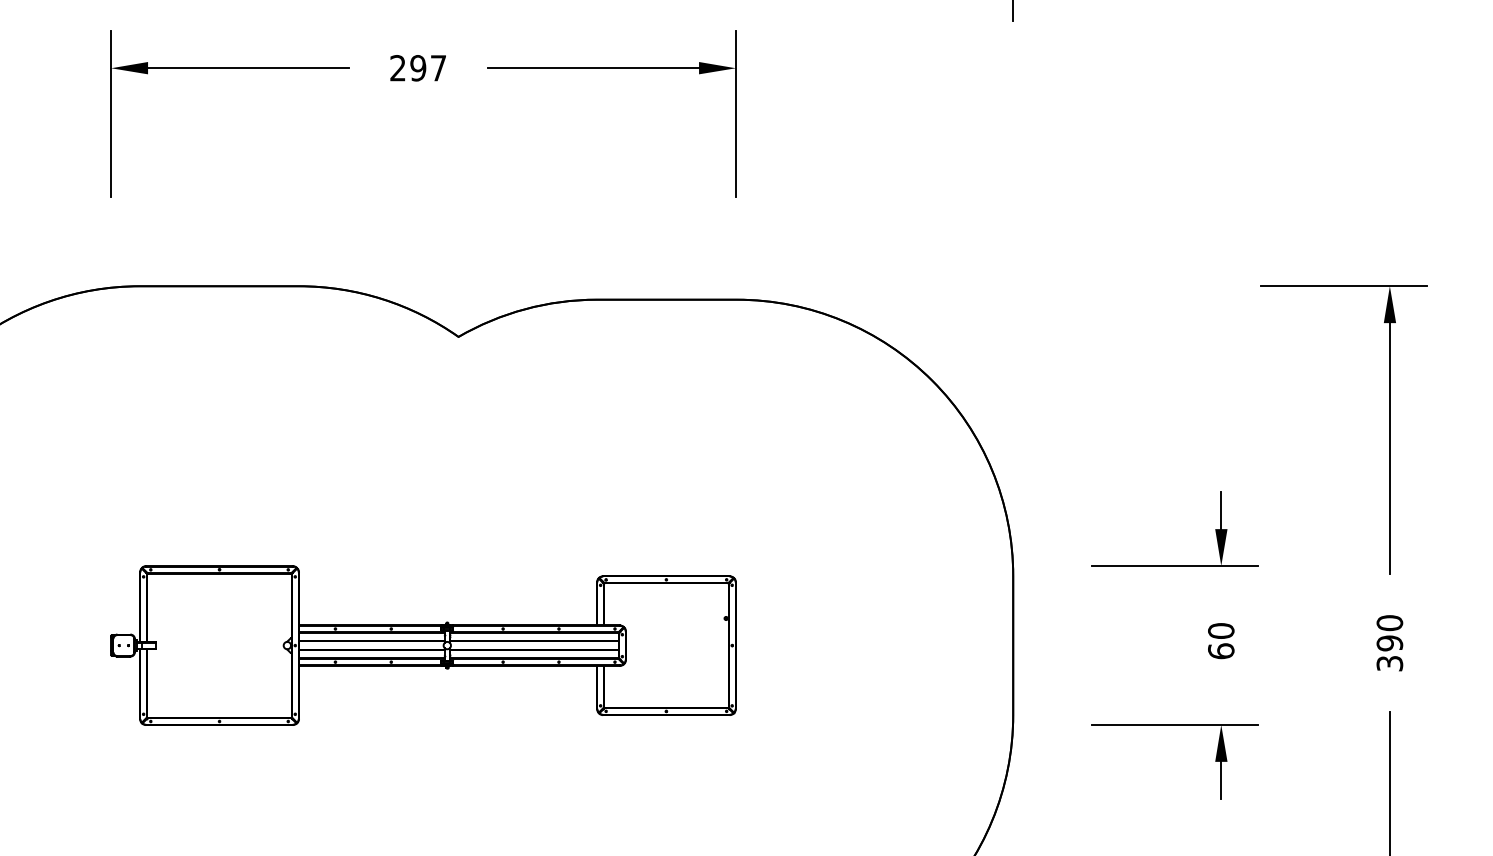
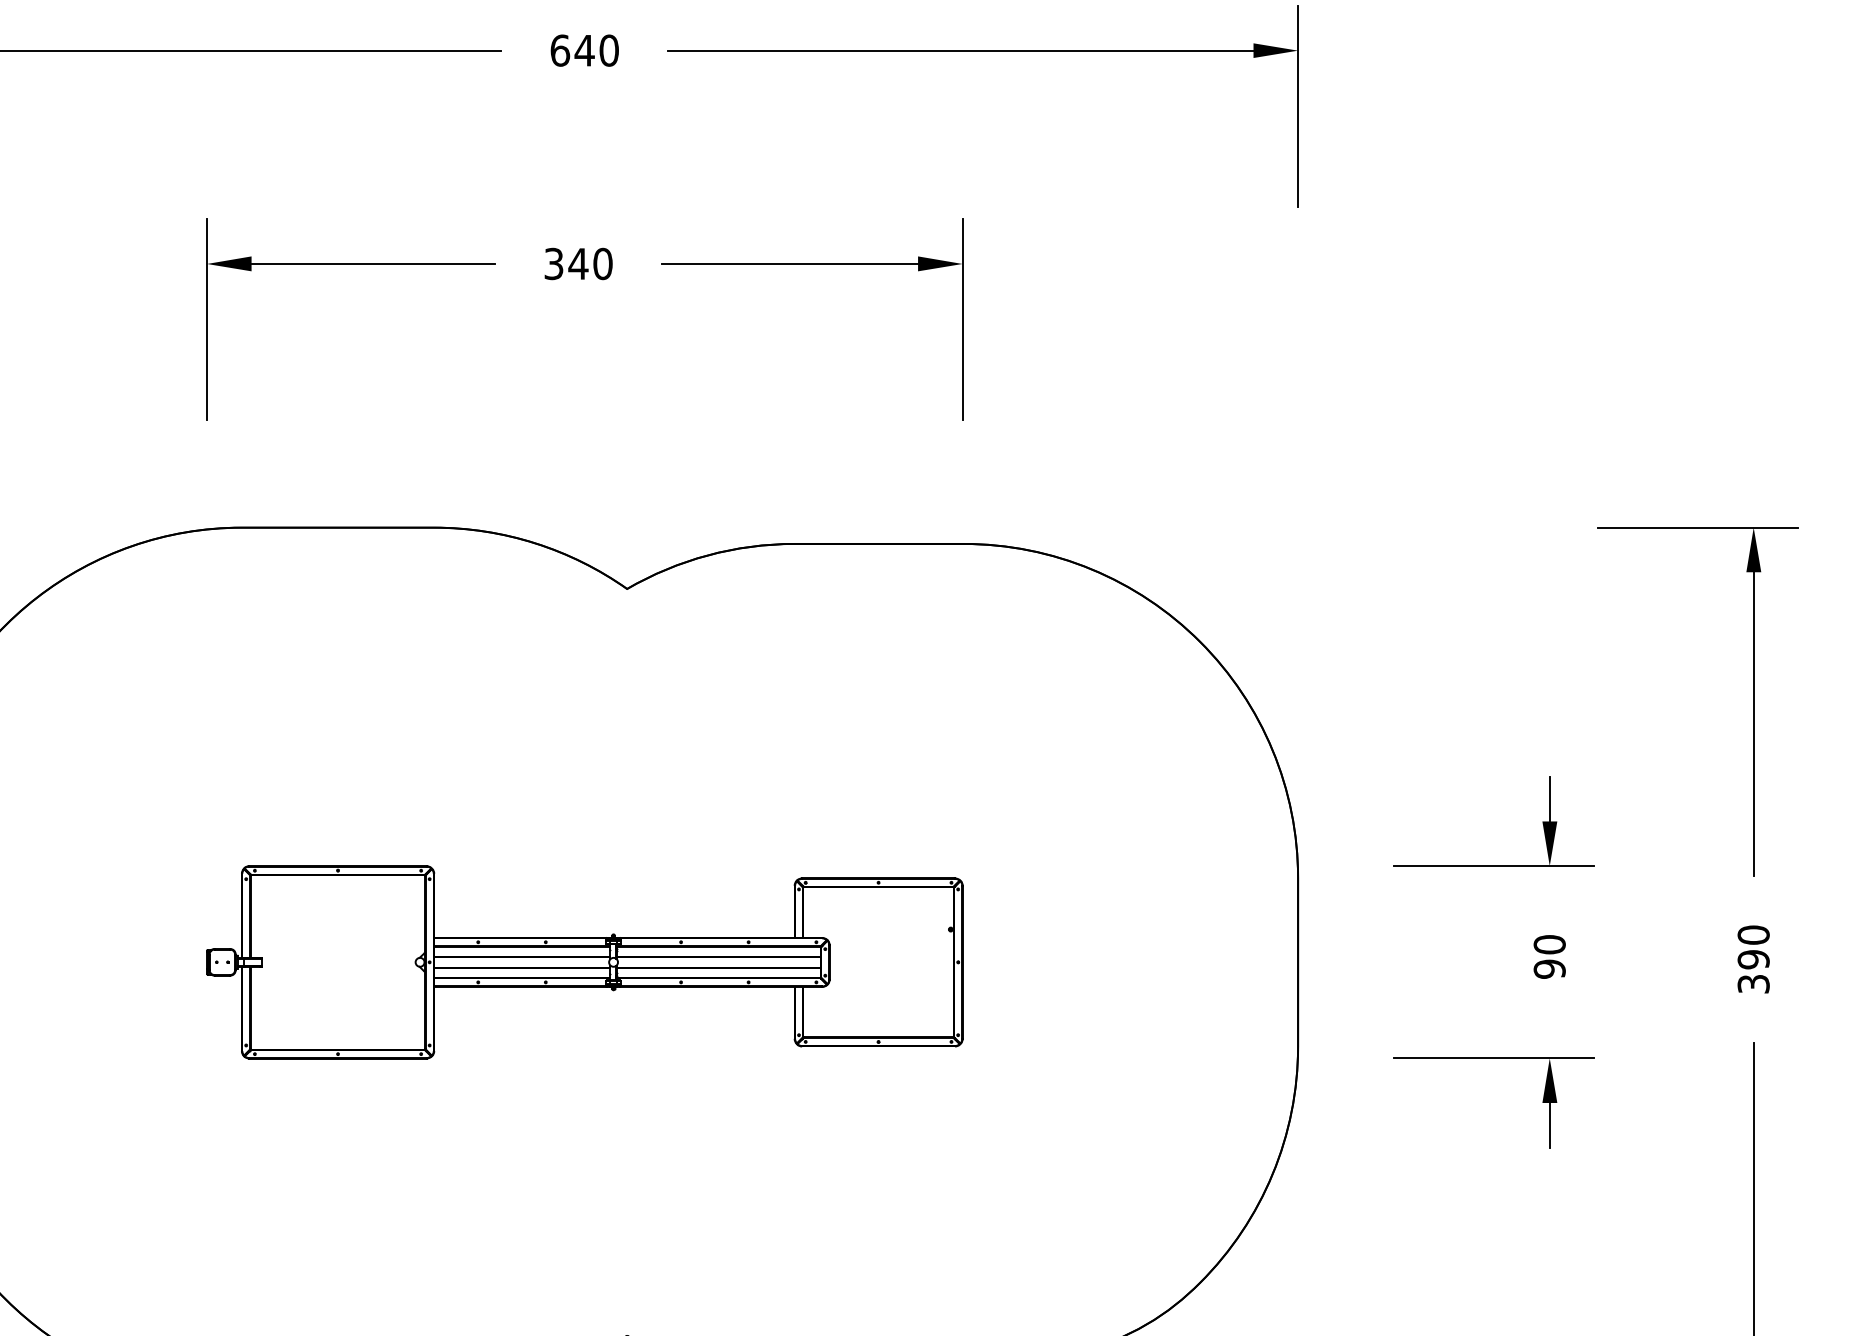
text: (418, 67) -> (578, 263), 297 -> 340
text: (1221, 650) -> (1549, 968), 60 -> 90

